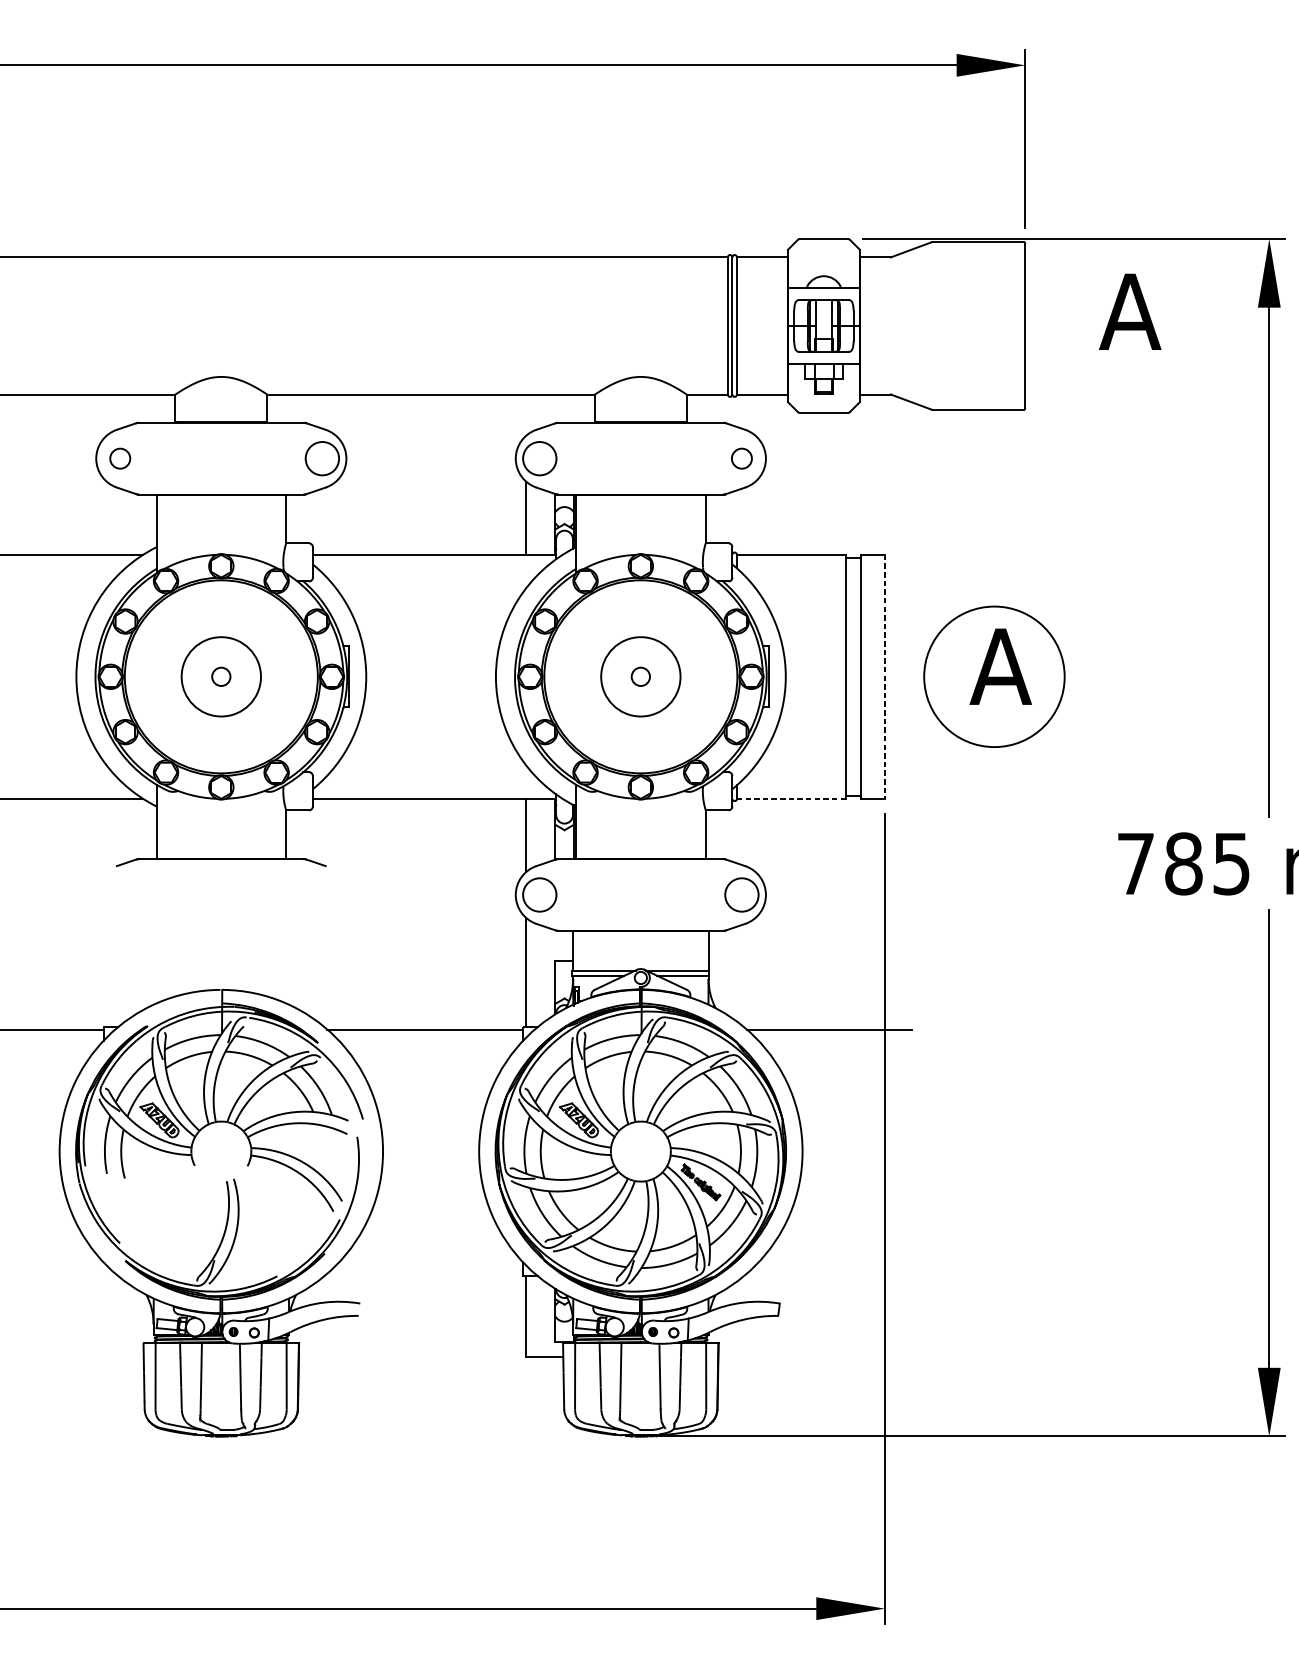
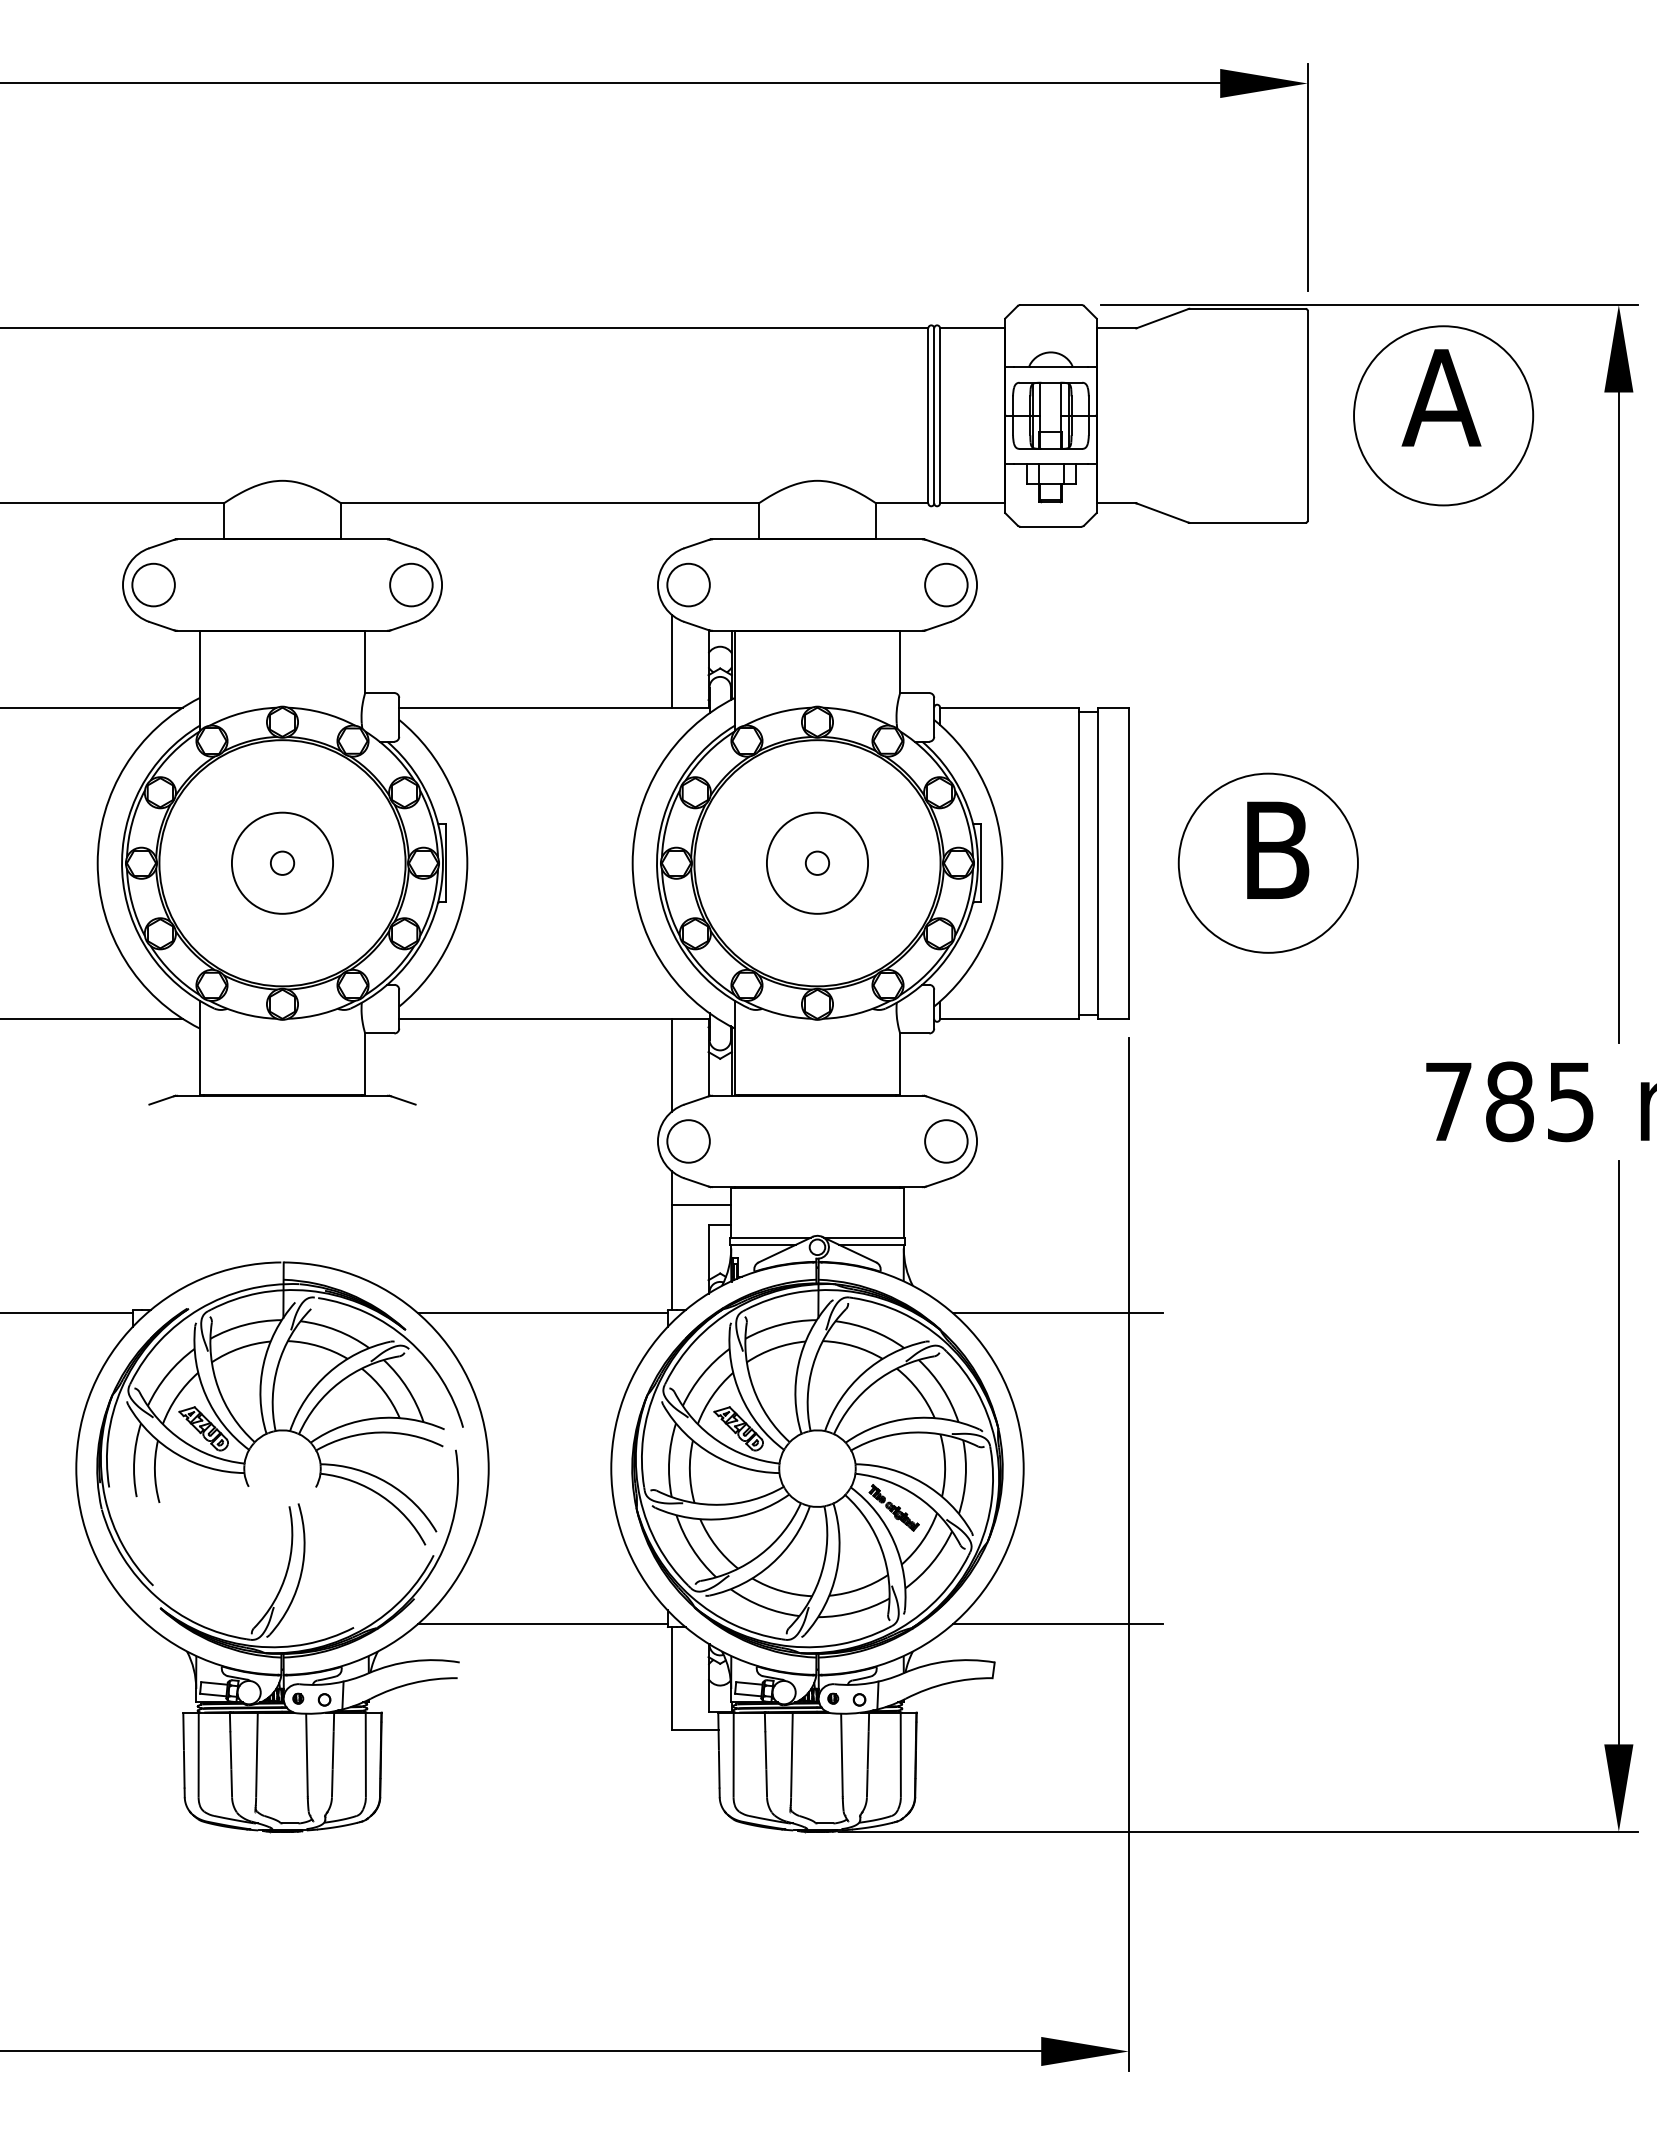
circle: (1131, 325) -> (1443, 415), added
circle: (120, 458) -> (153, 584), size x1.67
circle: (742, 458) -> (946, 584), size x1.67
text: (1000, 666) -> (1276, 849), A -> B
line: (884, 677) -> (1128, 863), dashed -> solid
line: (791, 798) -> (1009, 1018), dashed -> solid
line: (549, 945) -> (701, 1205), added
line: (425, 1273) -> (542, 1624), added
line: (829, 1273) -> (1057, 1624), added

